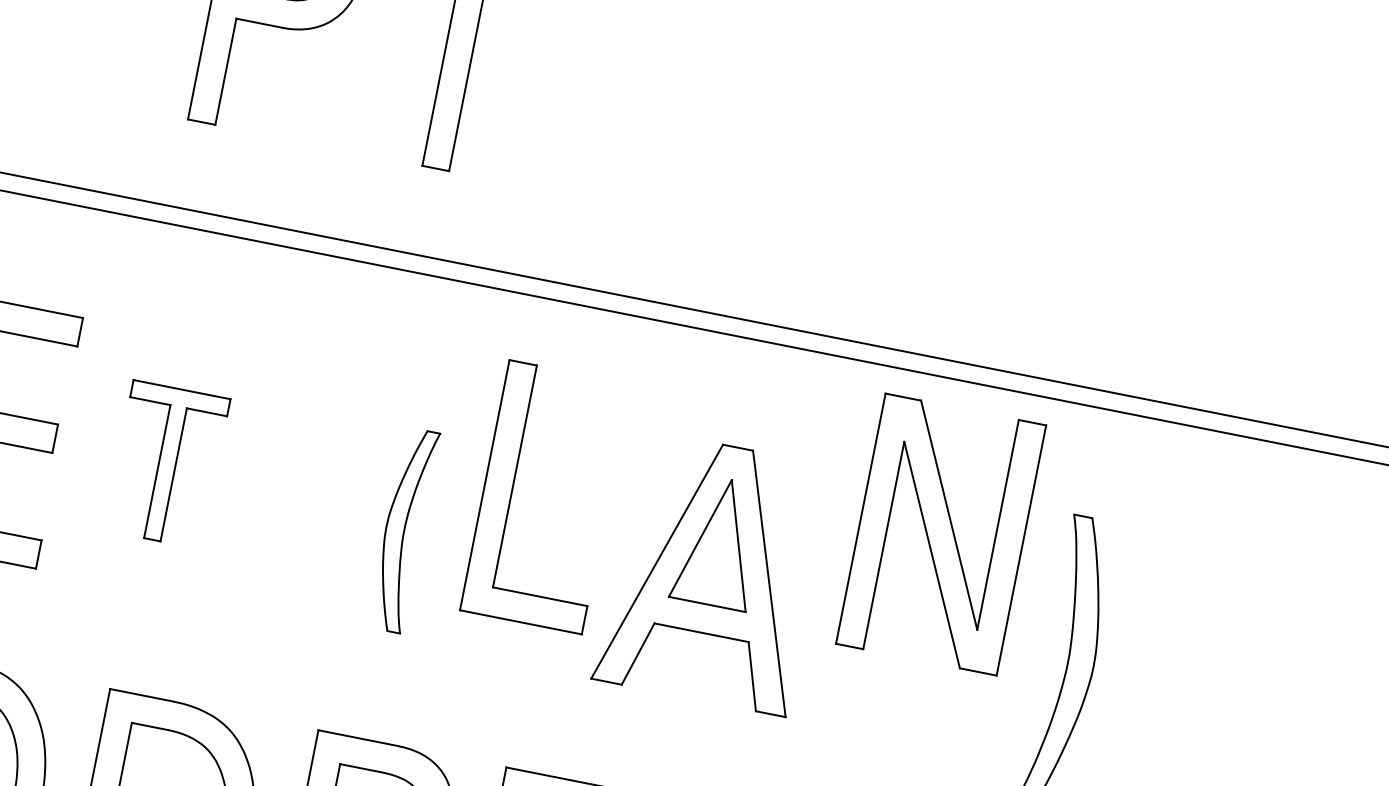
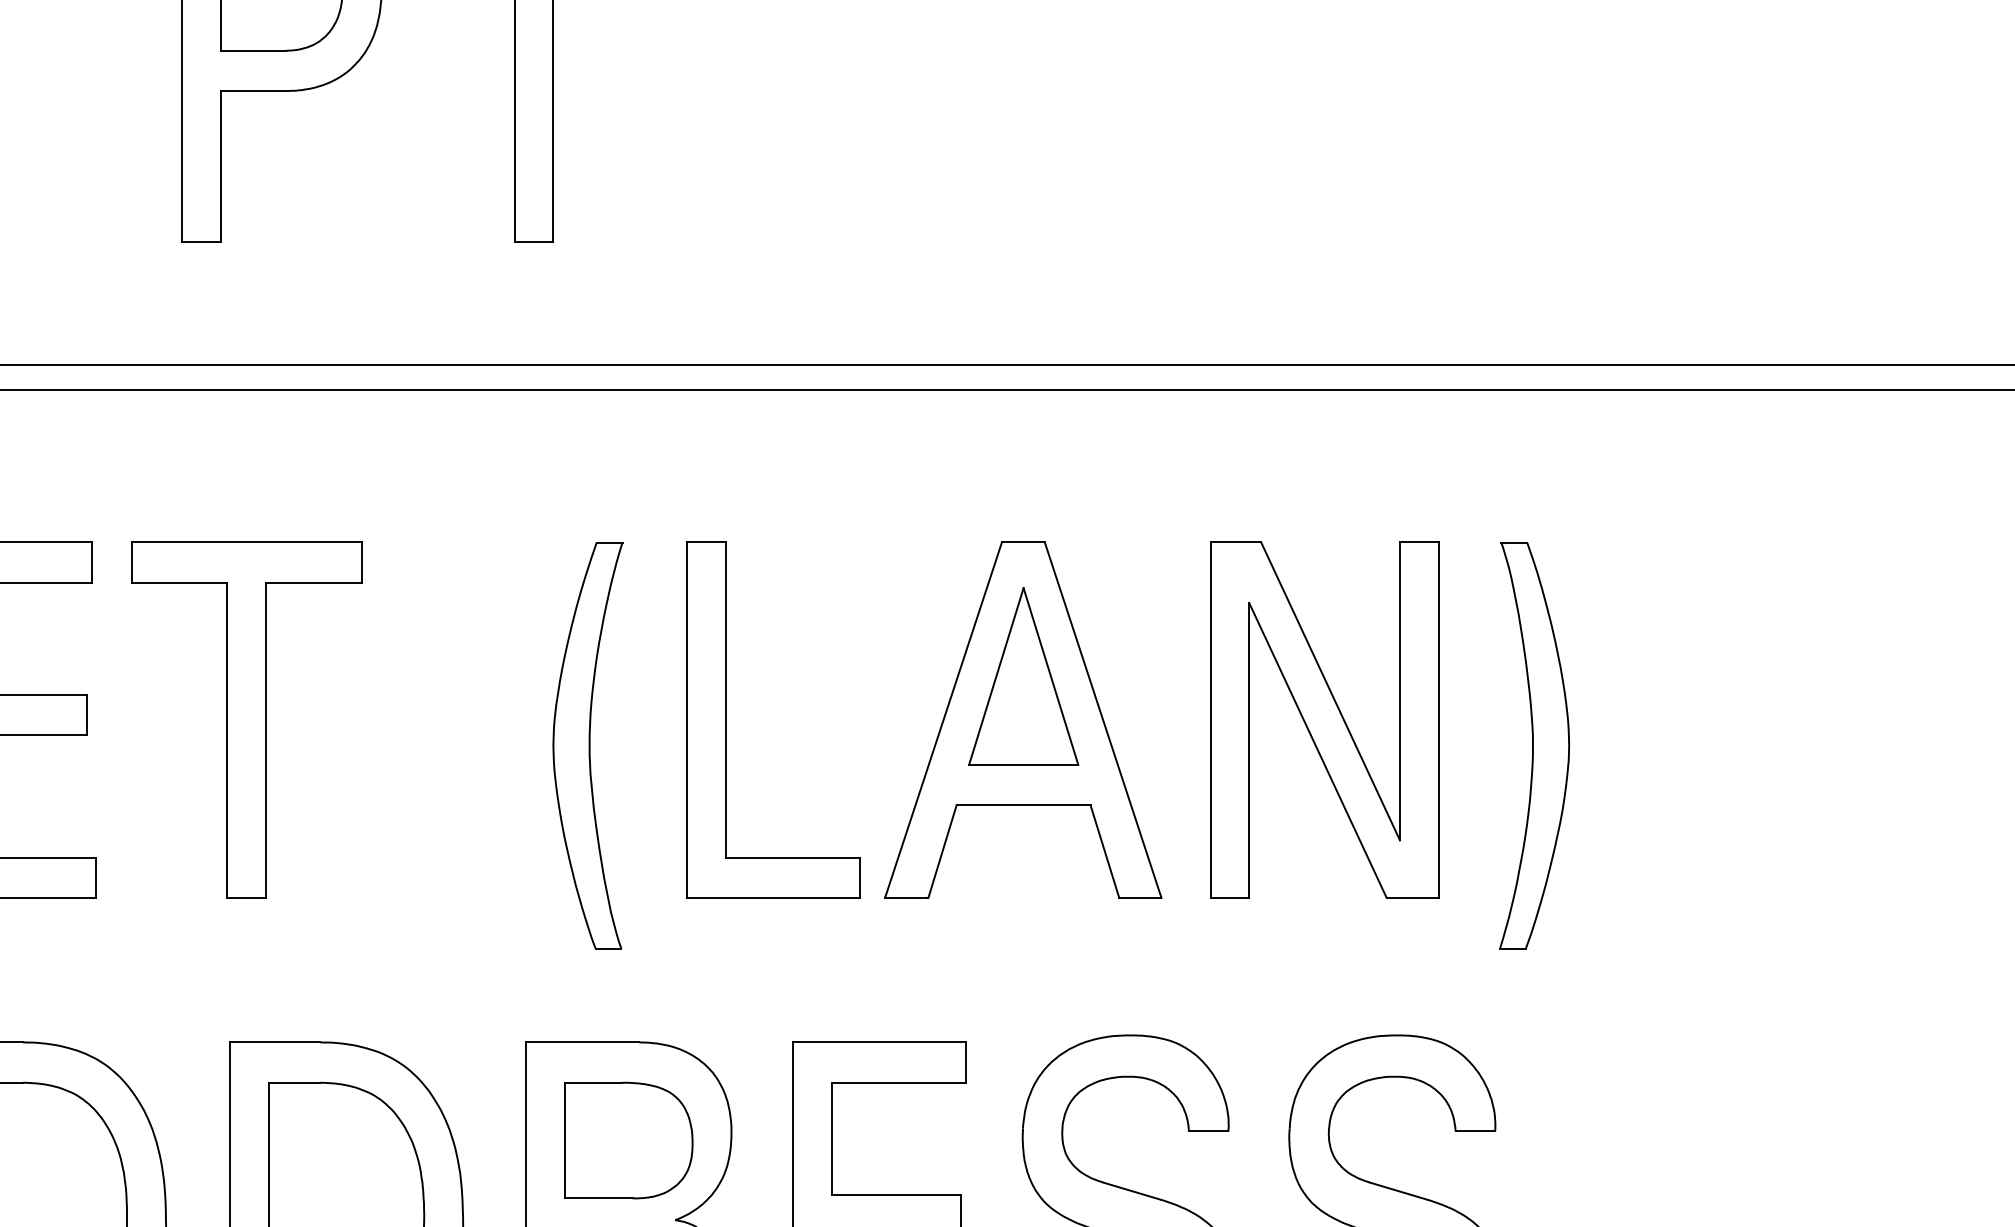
part: (166, 464) -> (246, 719), size x1.67
part: (512, 490) -> (726, 719), moved
part: (403, 530) -> (587, 745), size x1.43
part: (941, 534) -> (1324, 719), moved

